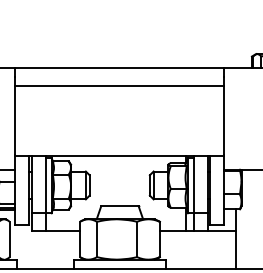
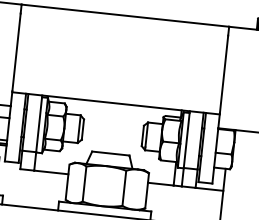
line: (119, 86) -> (123, 34), removed

